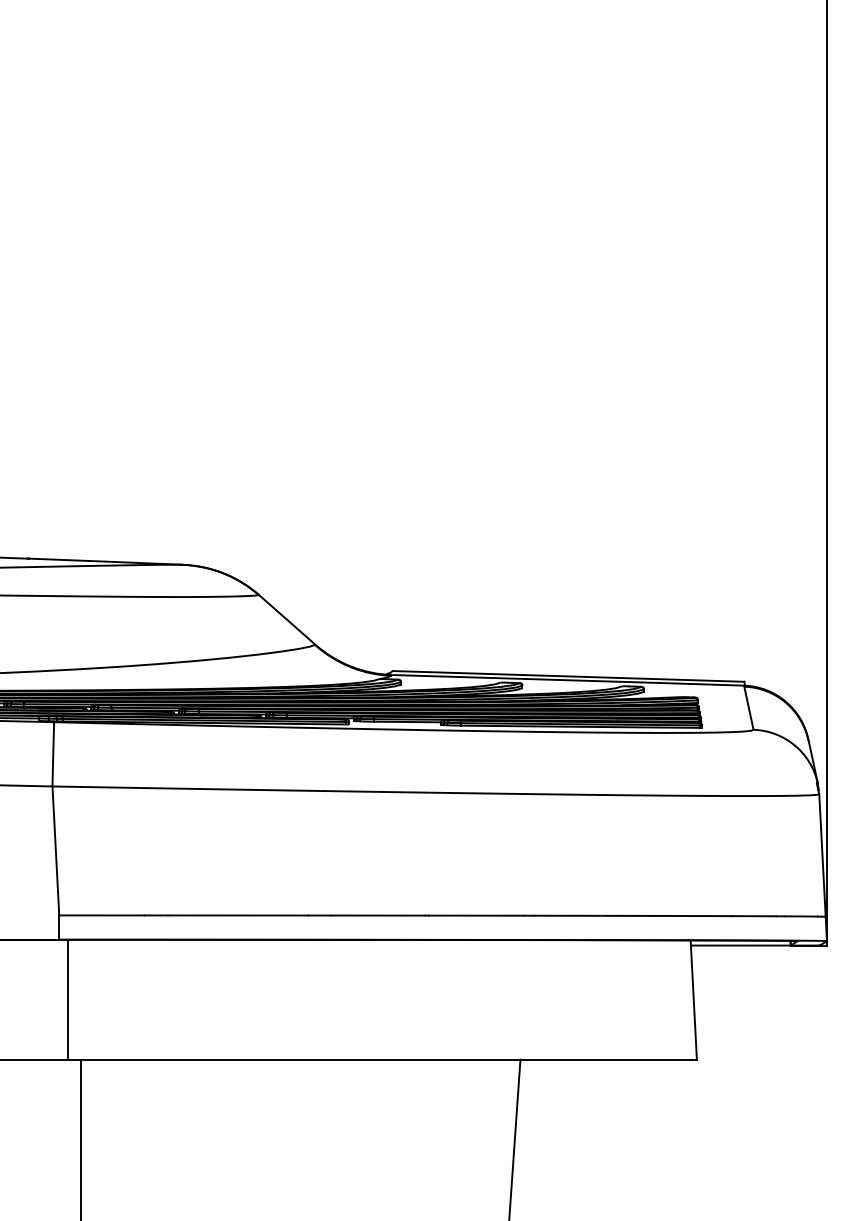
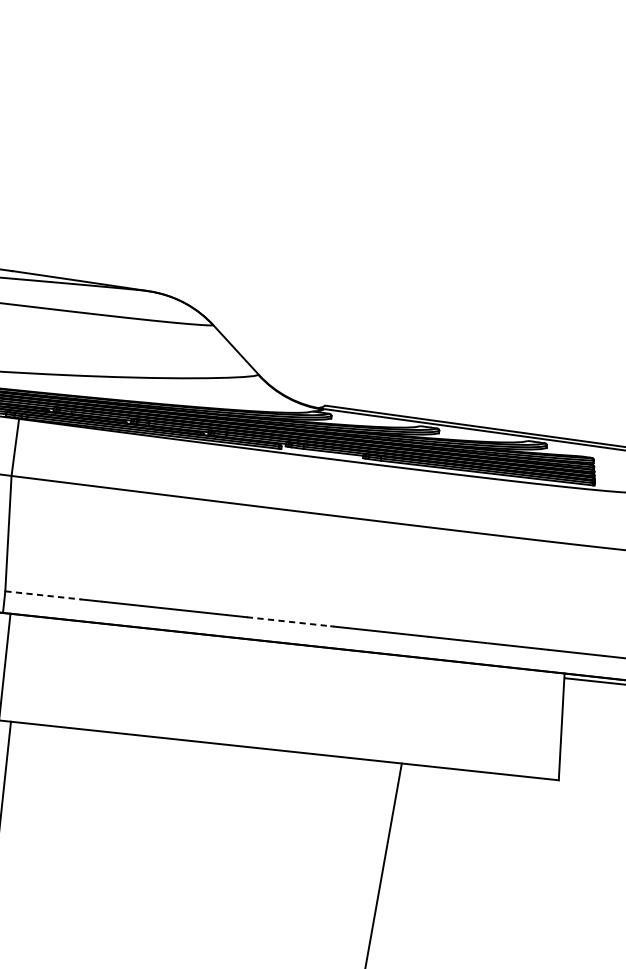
line: (102, 915) -> (43, 595), solid -> dashed
line: (379, 915) -> (290, 621), solid -> dashed

